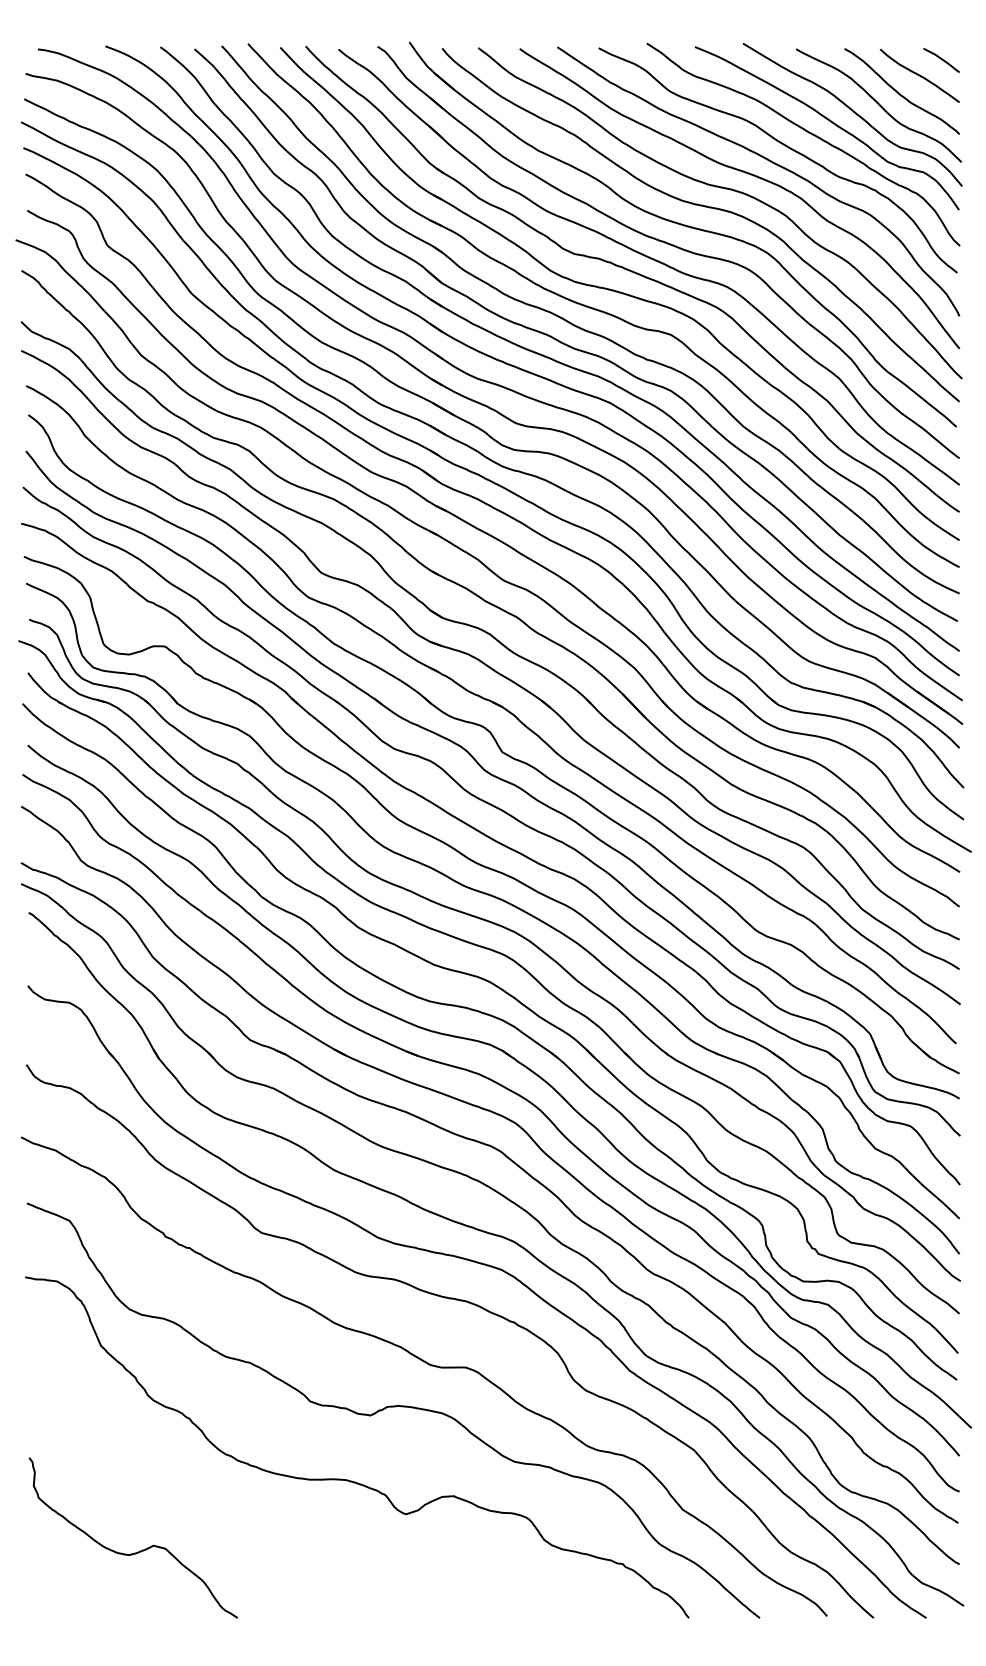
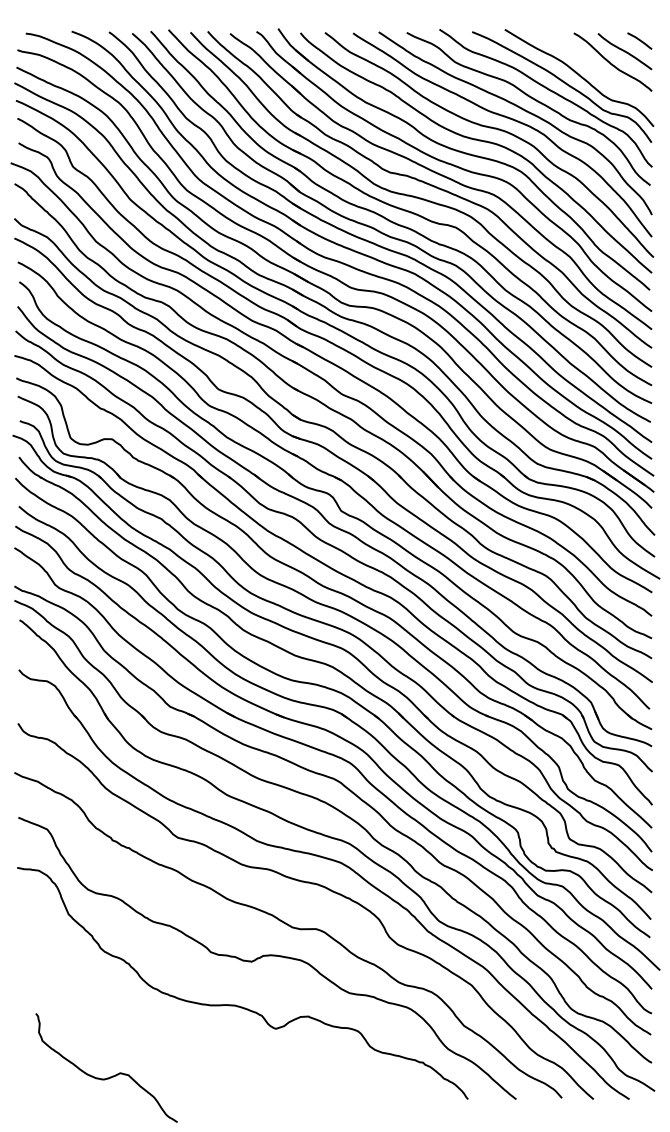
curve: (877, 105) -> (596, 71), removed
curve: (139, 1550) -> (110, 1076), moved

